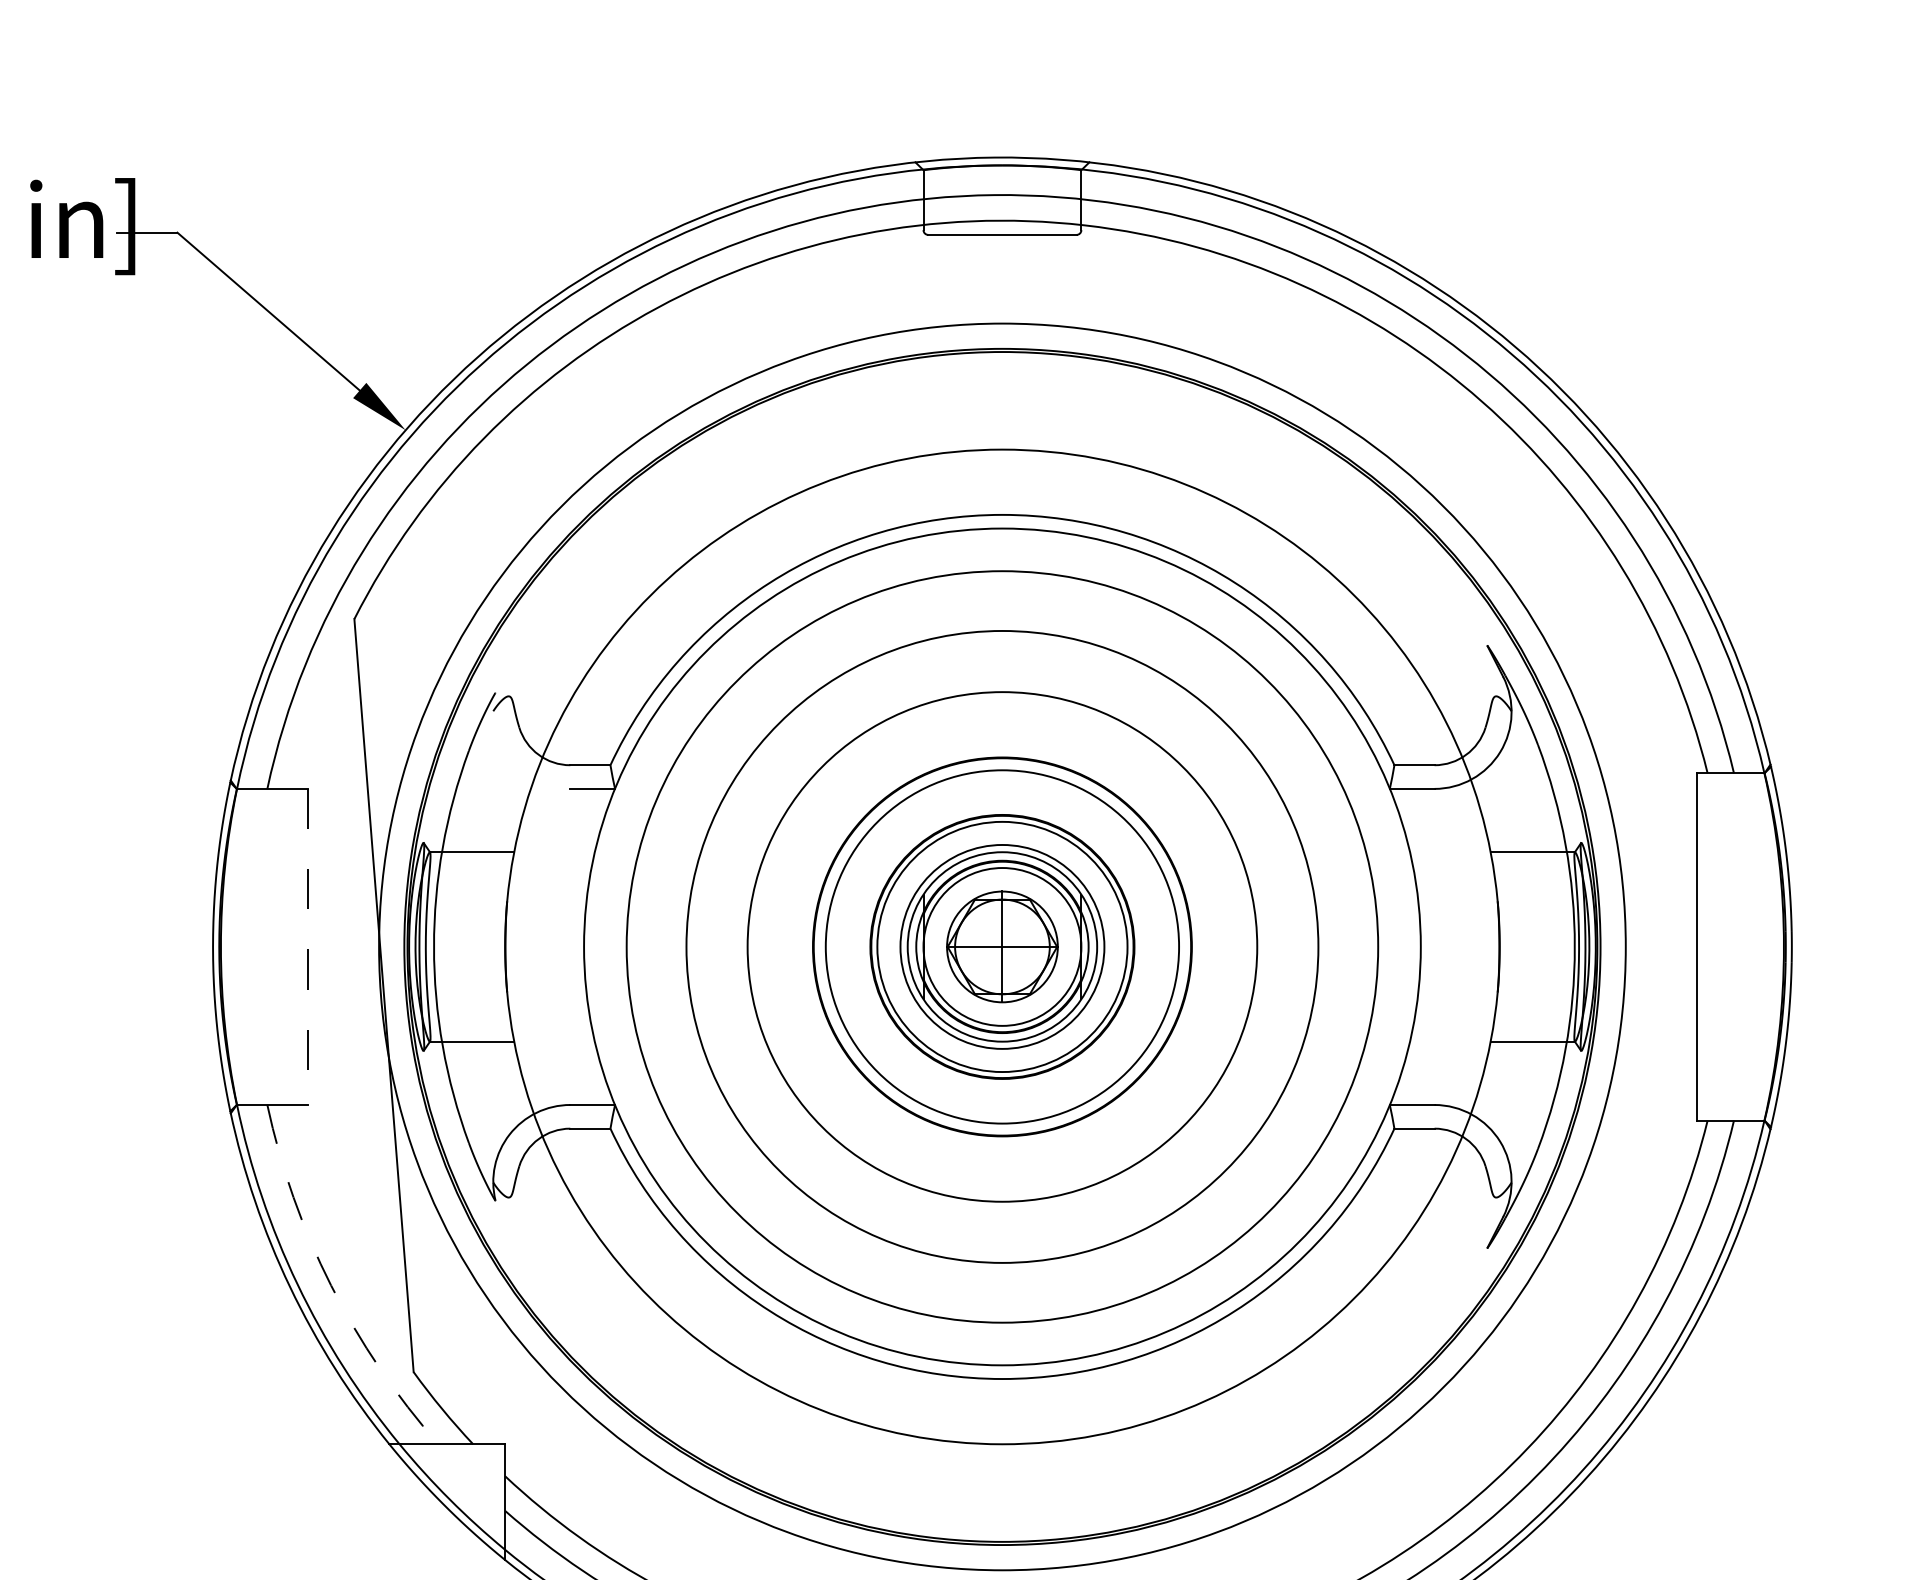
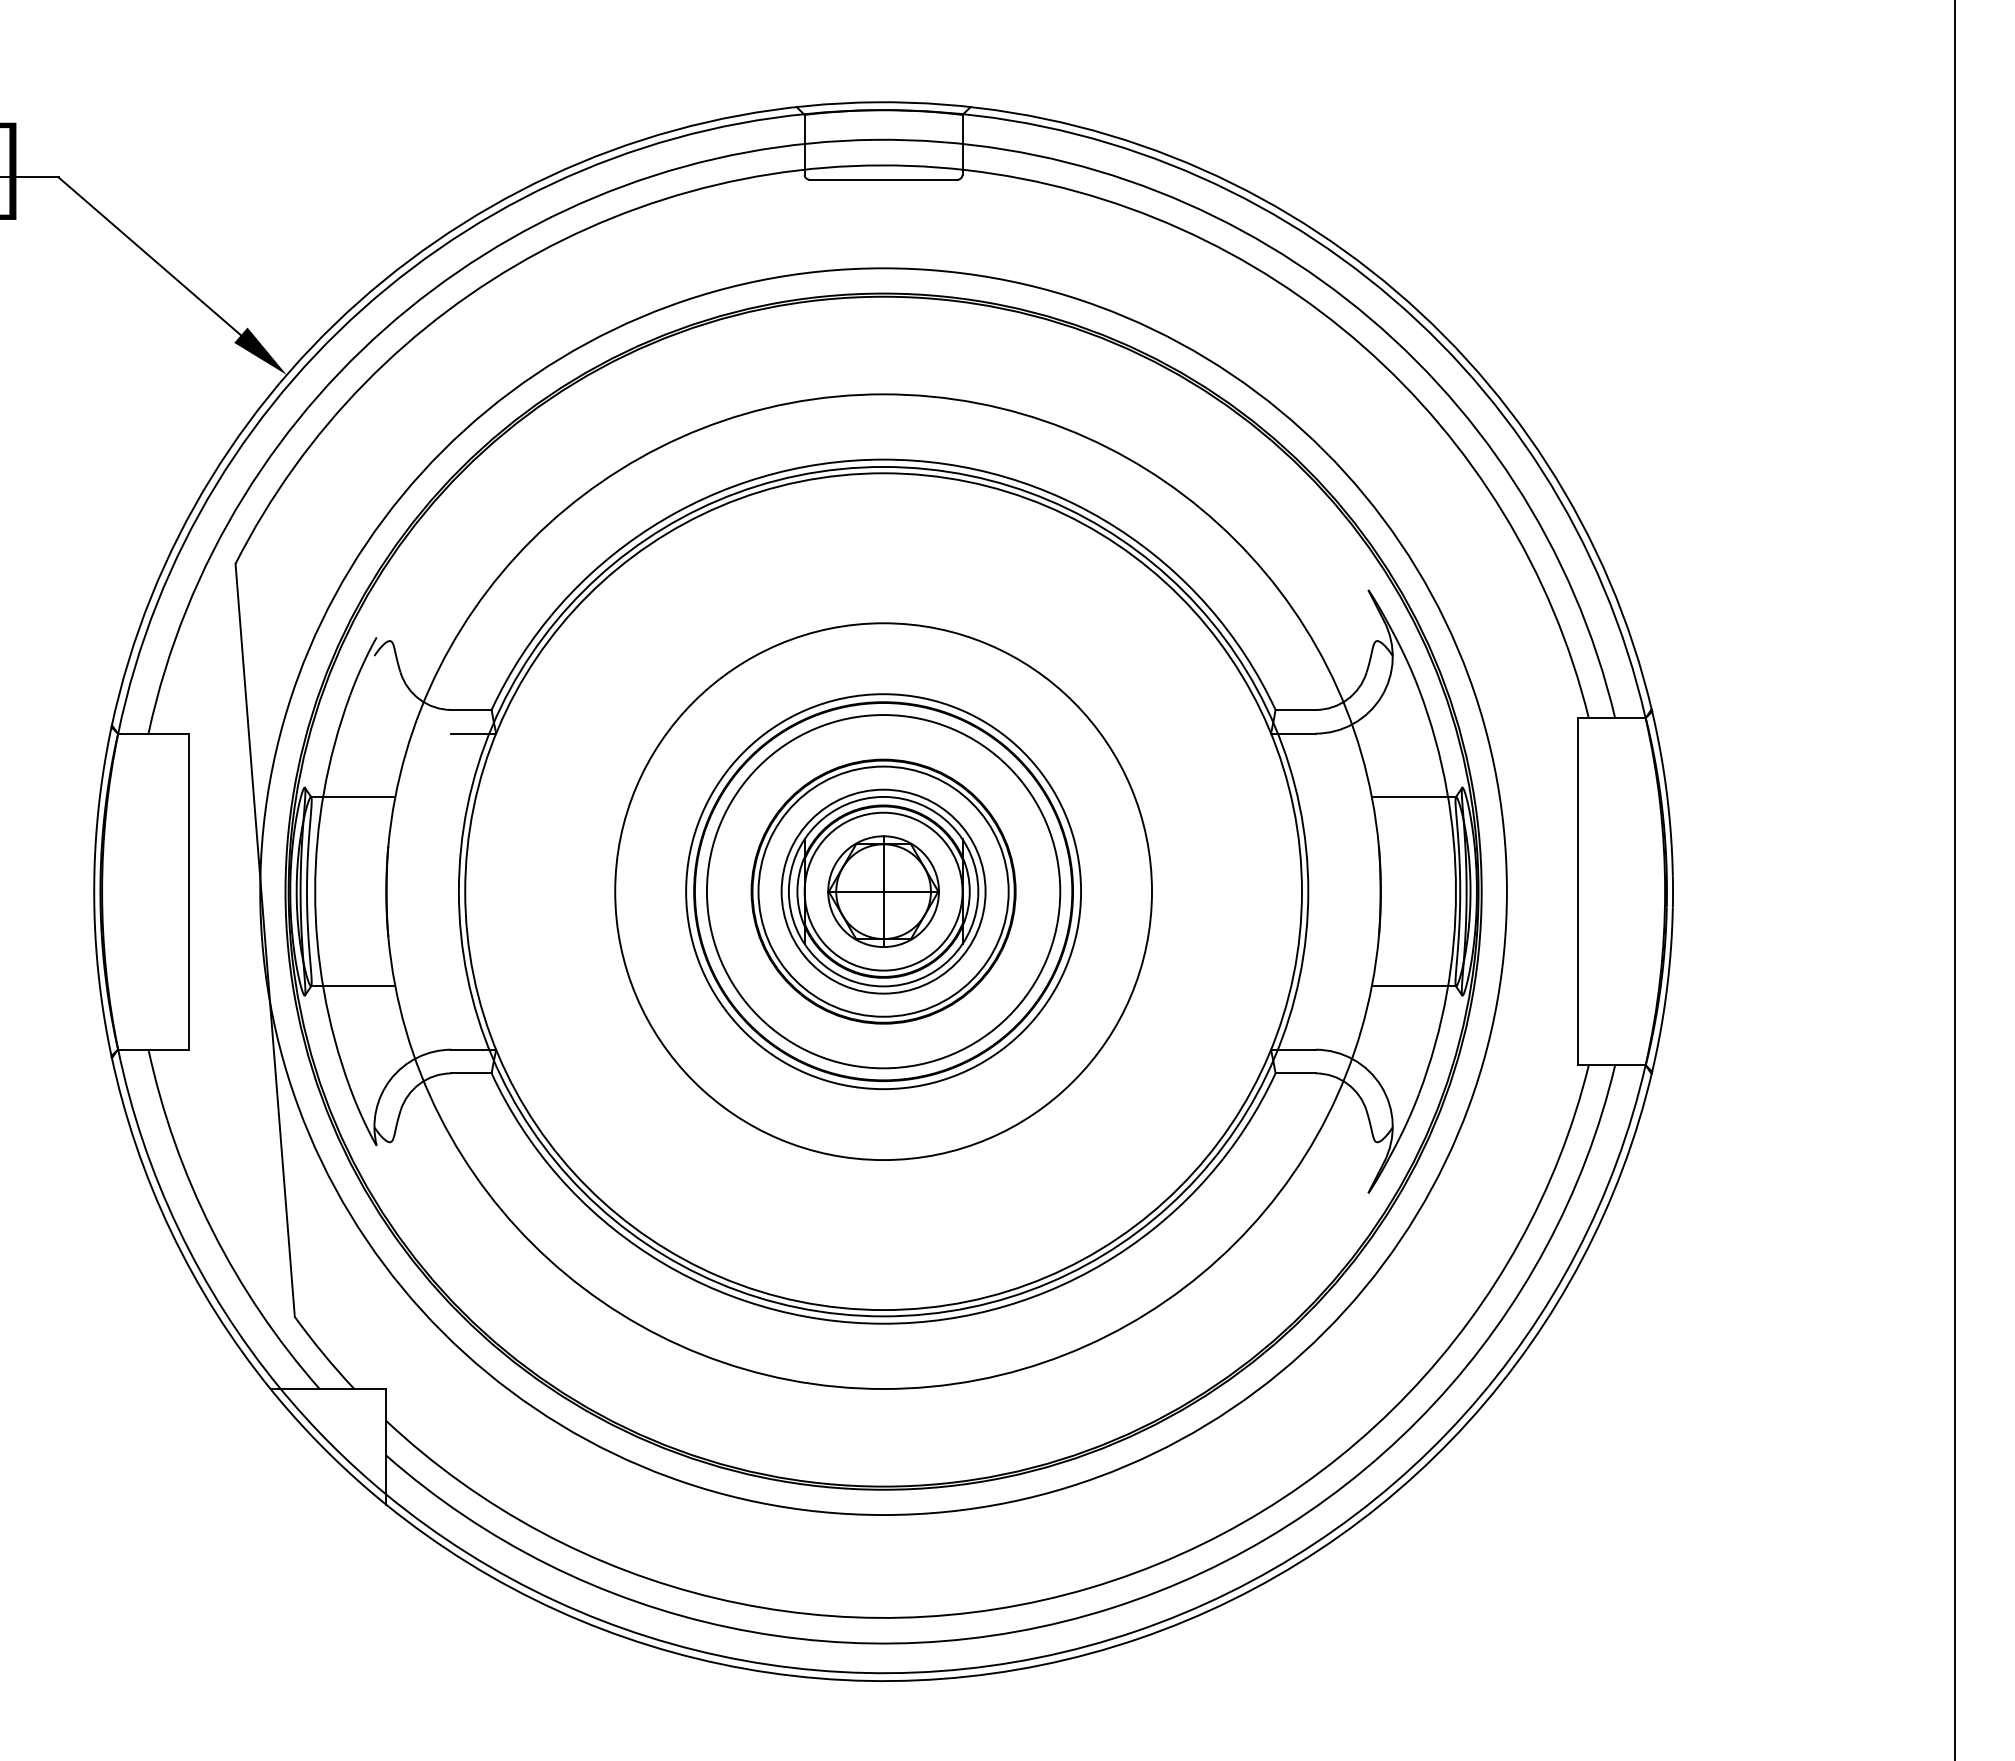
line: (307, 946) -> (188, 891), dashed -> solid
circle: (1002, 946) -> (883, 891), size x0.62
circle: (1002, 946) -> (883, 891), size x0.71
circle: (1002, 946) -> (883, 891), size x1.67
arc: (331, 1285) -> (212, 1230), dashed -> solid

